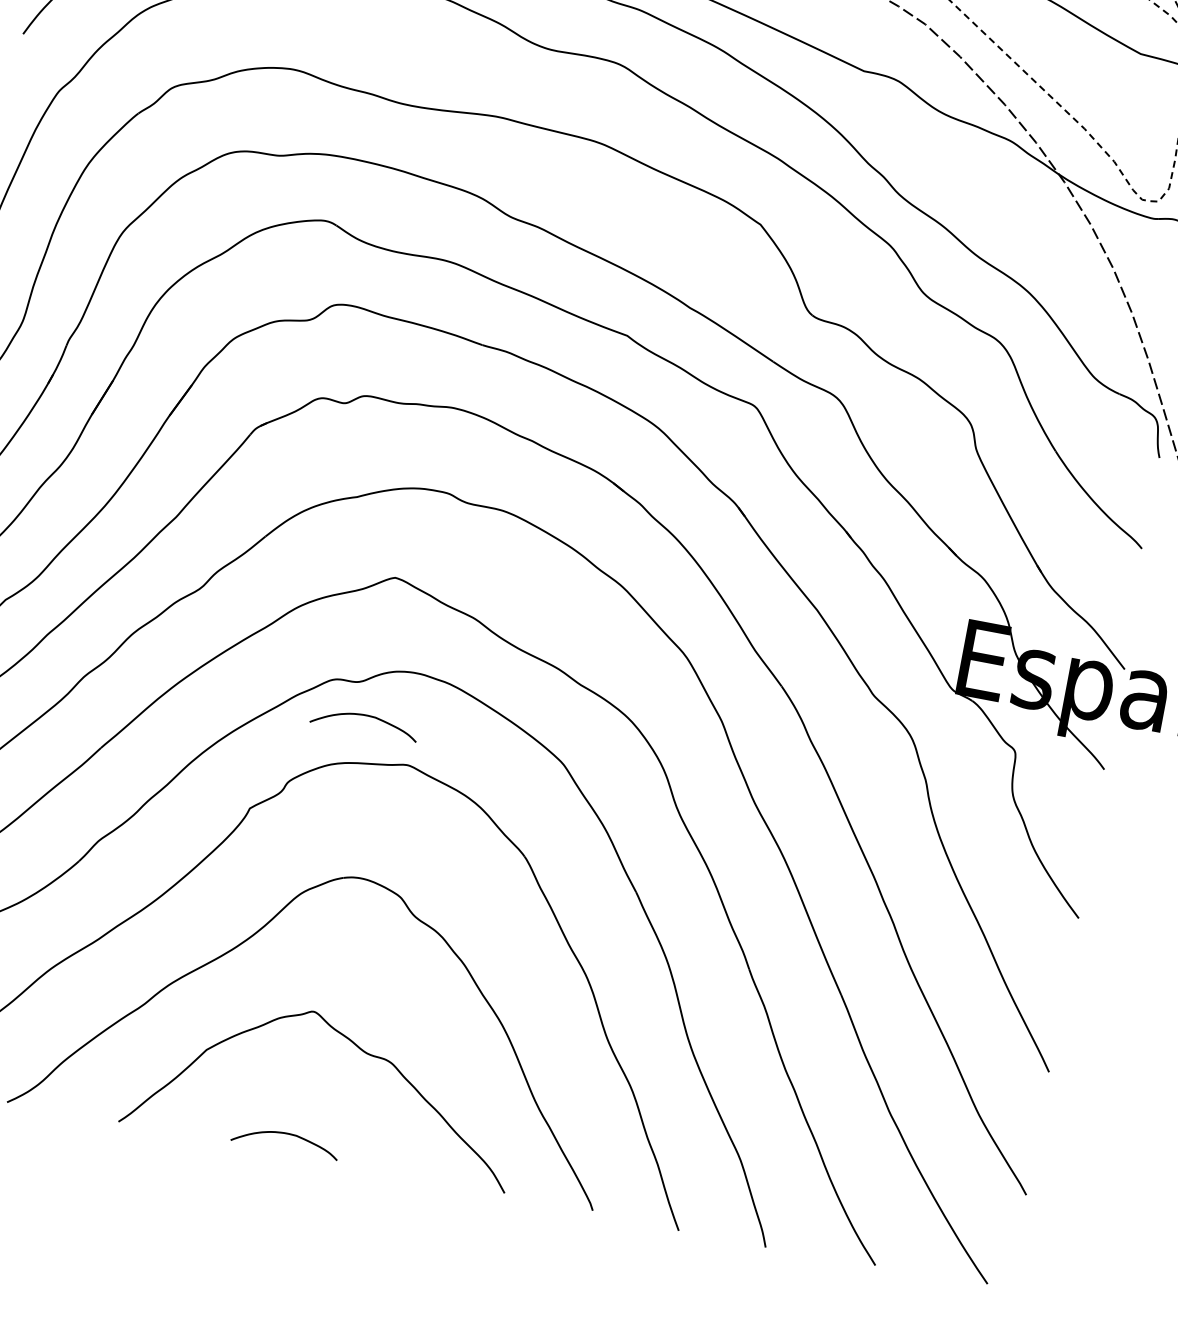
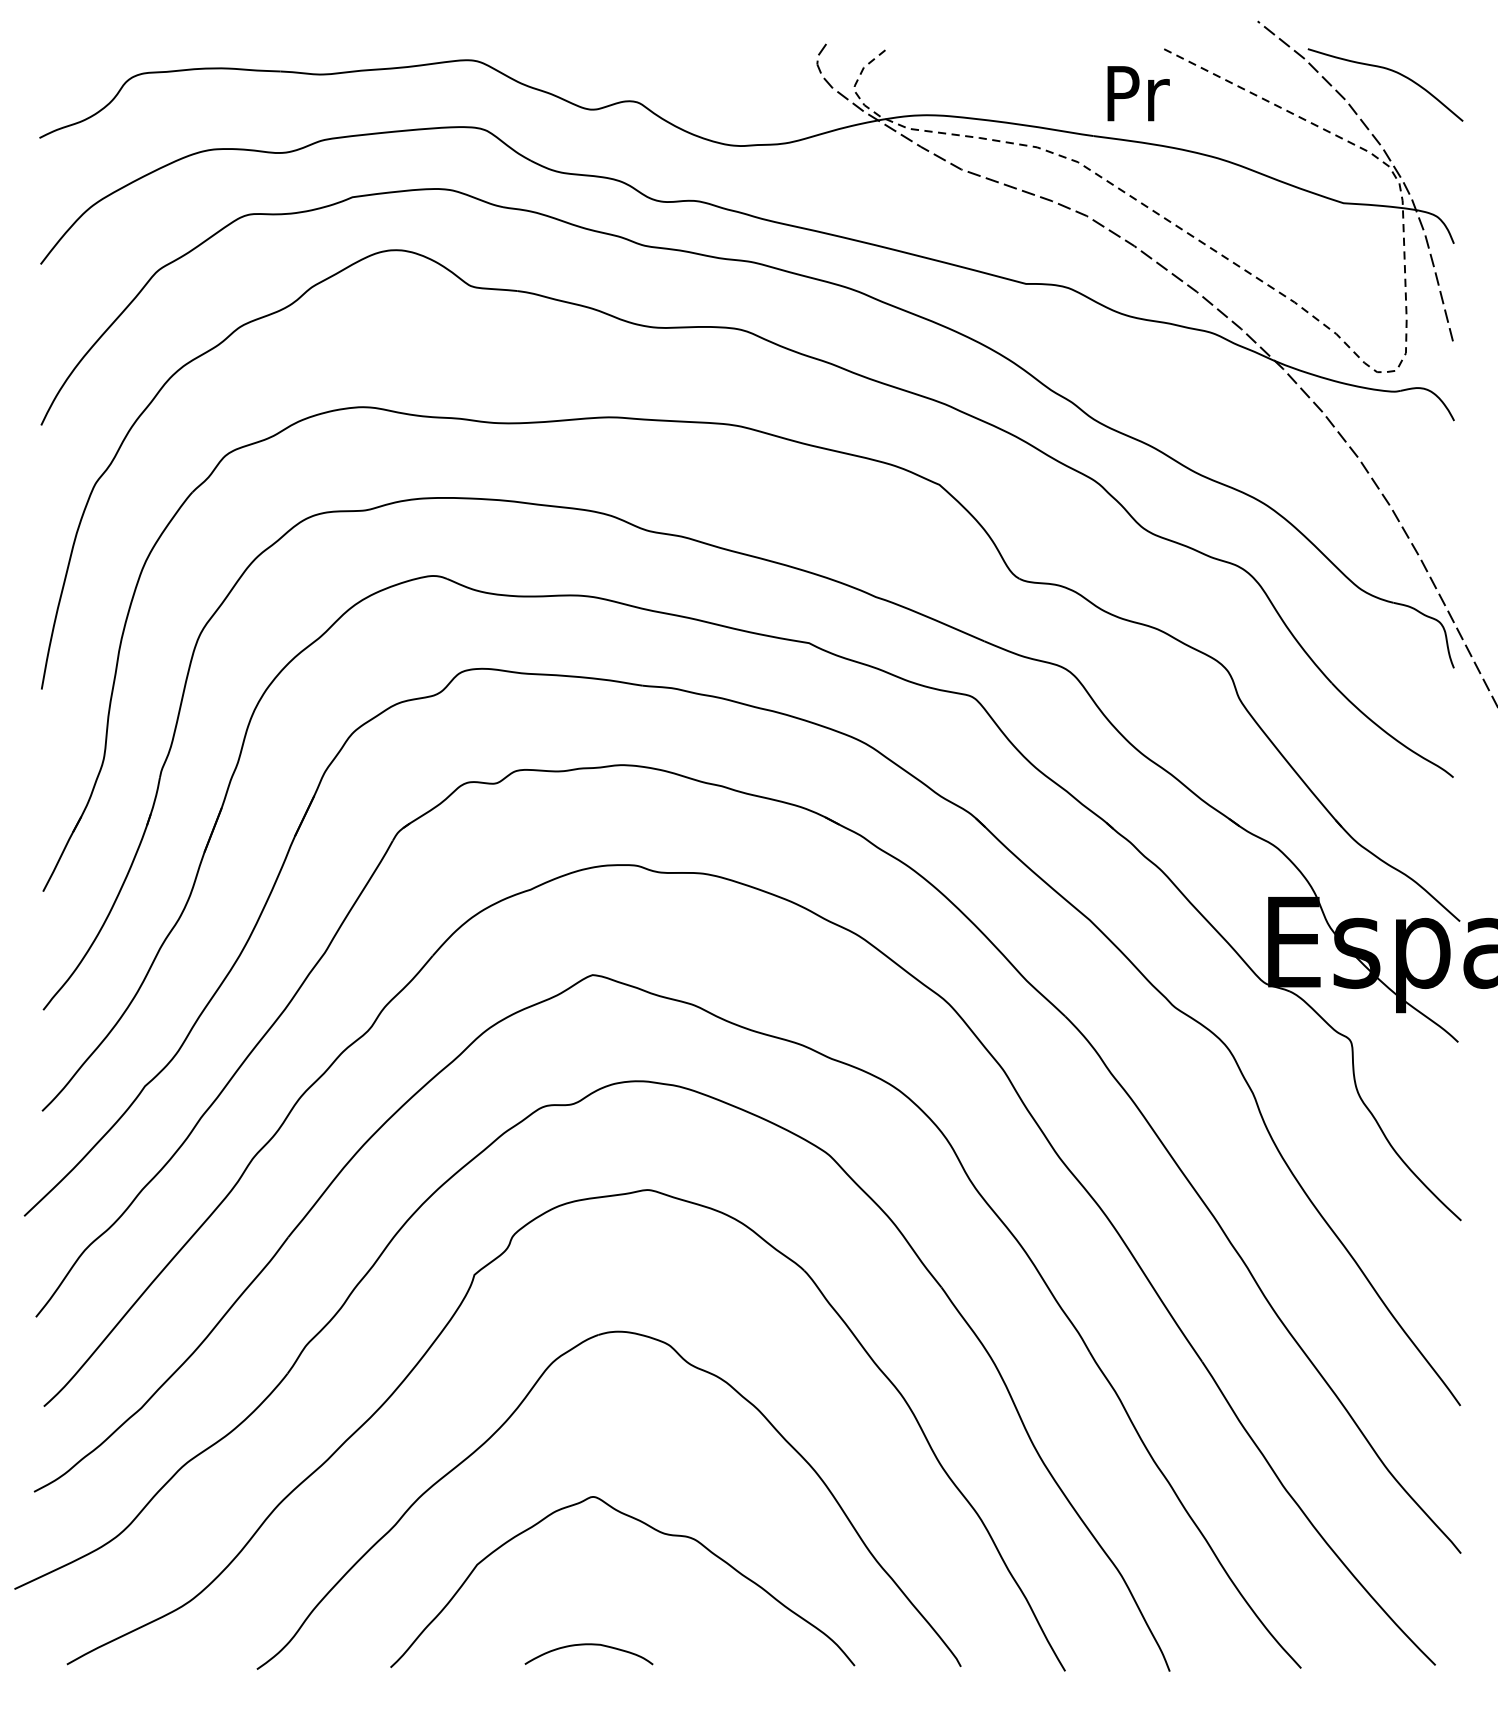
curve: (365, 716) -> (588, 1142), removed

